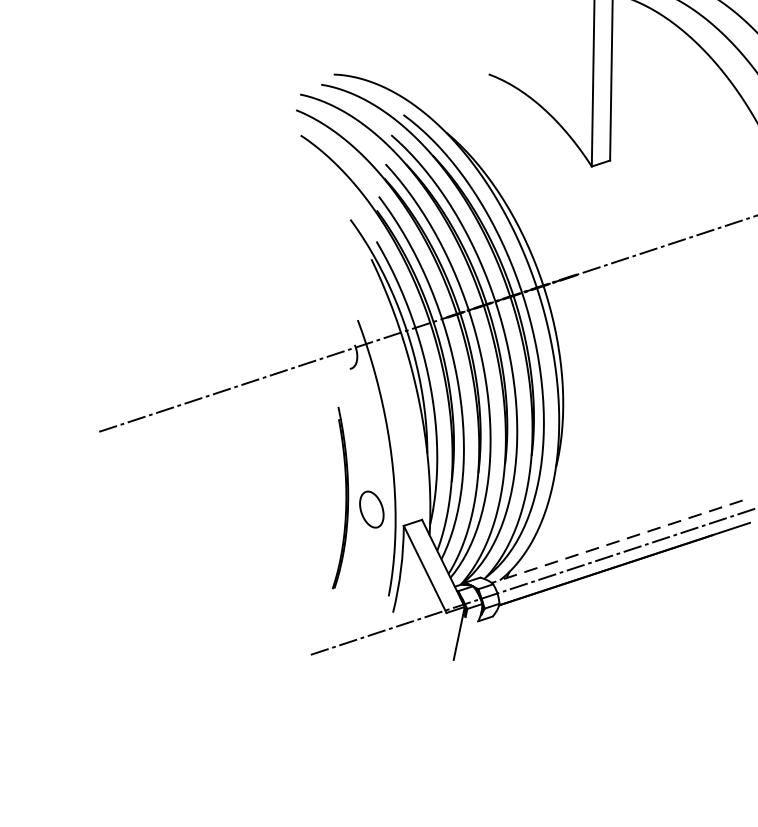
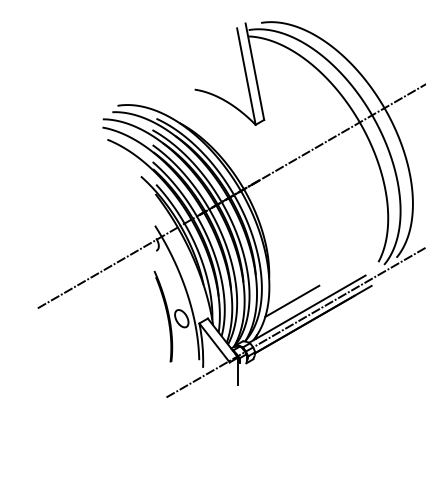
line: (592, 519) -> (292, 300), added
line: (615, 542) -> (306, 309), dashed -> solid

